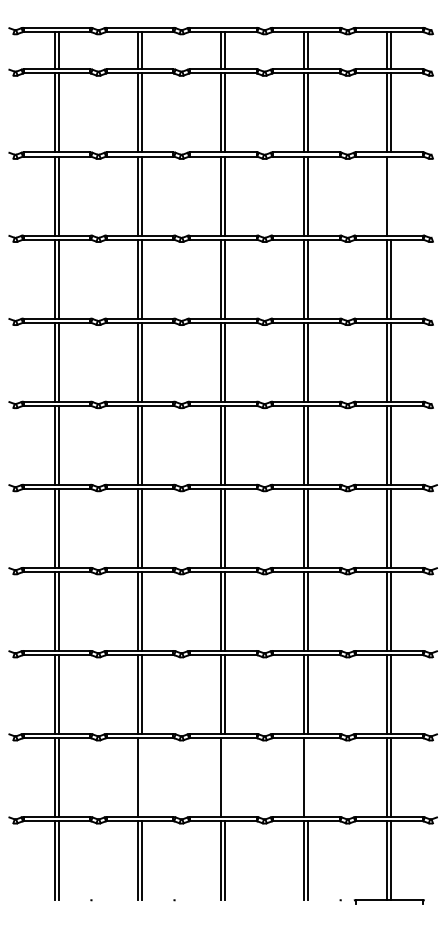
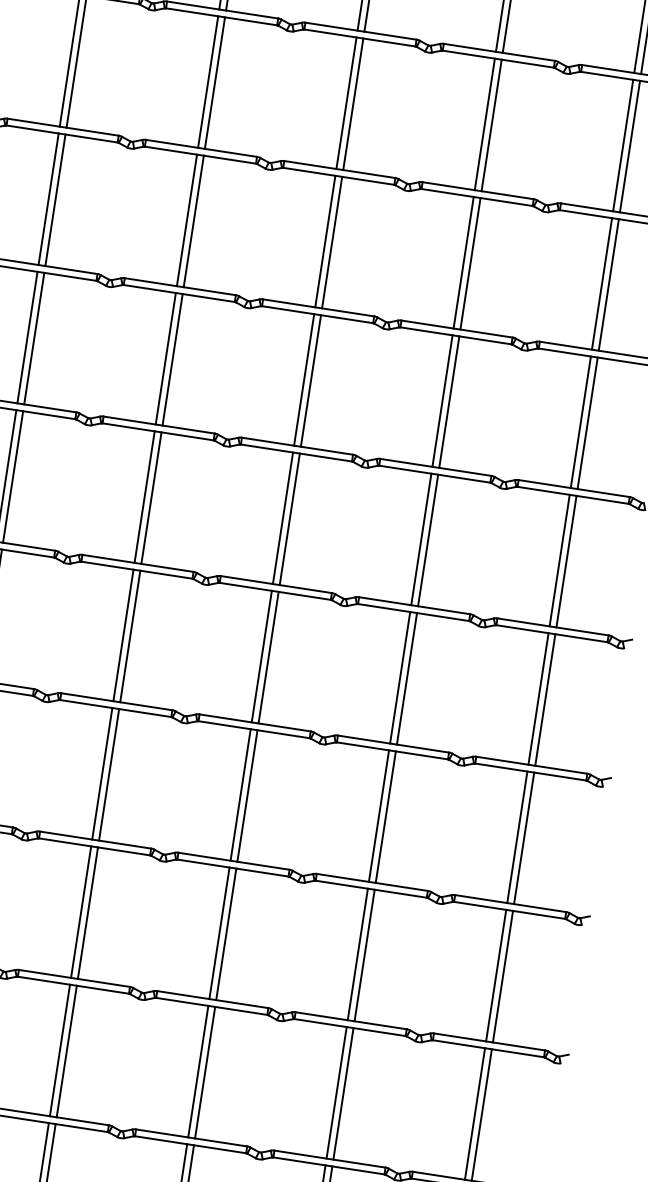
line: (391, 195) -> (630, 145), added
line: (142, 777) -> (67, 1051), added
line: (225, 777) -> (205, 1072), added
line: (308, 777) -> (343, 1093), added

